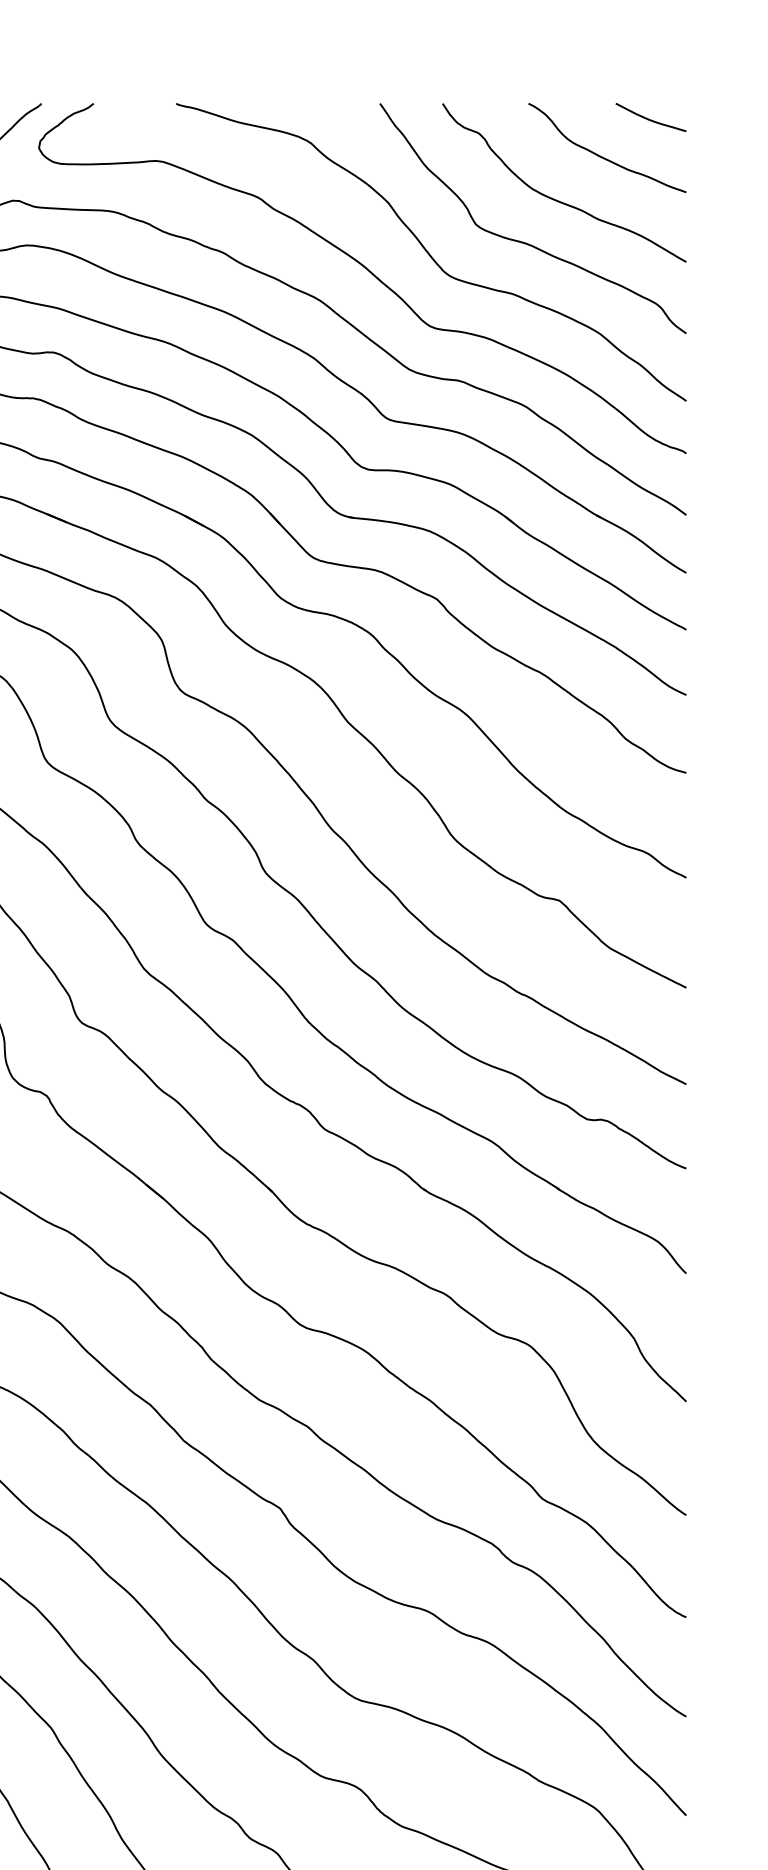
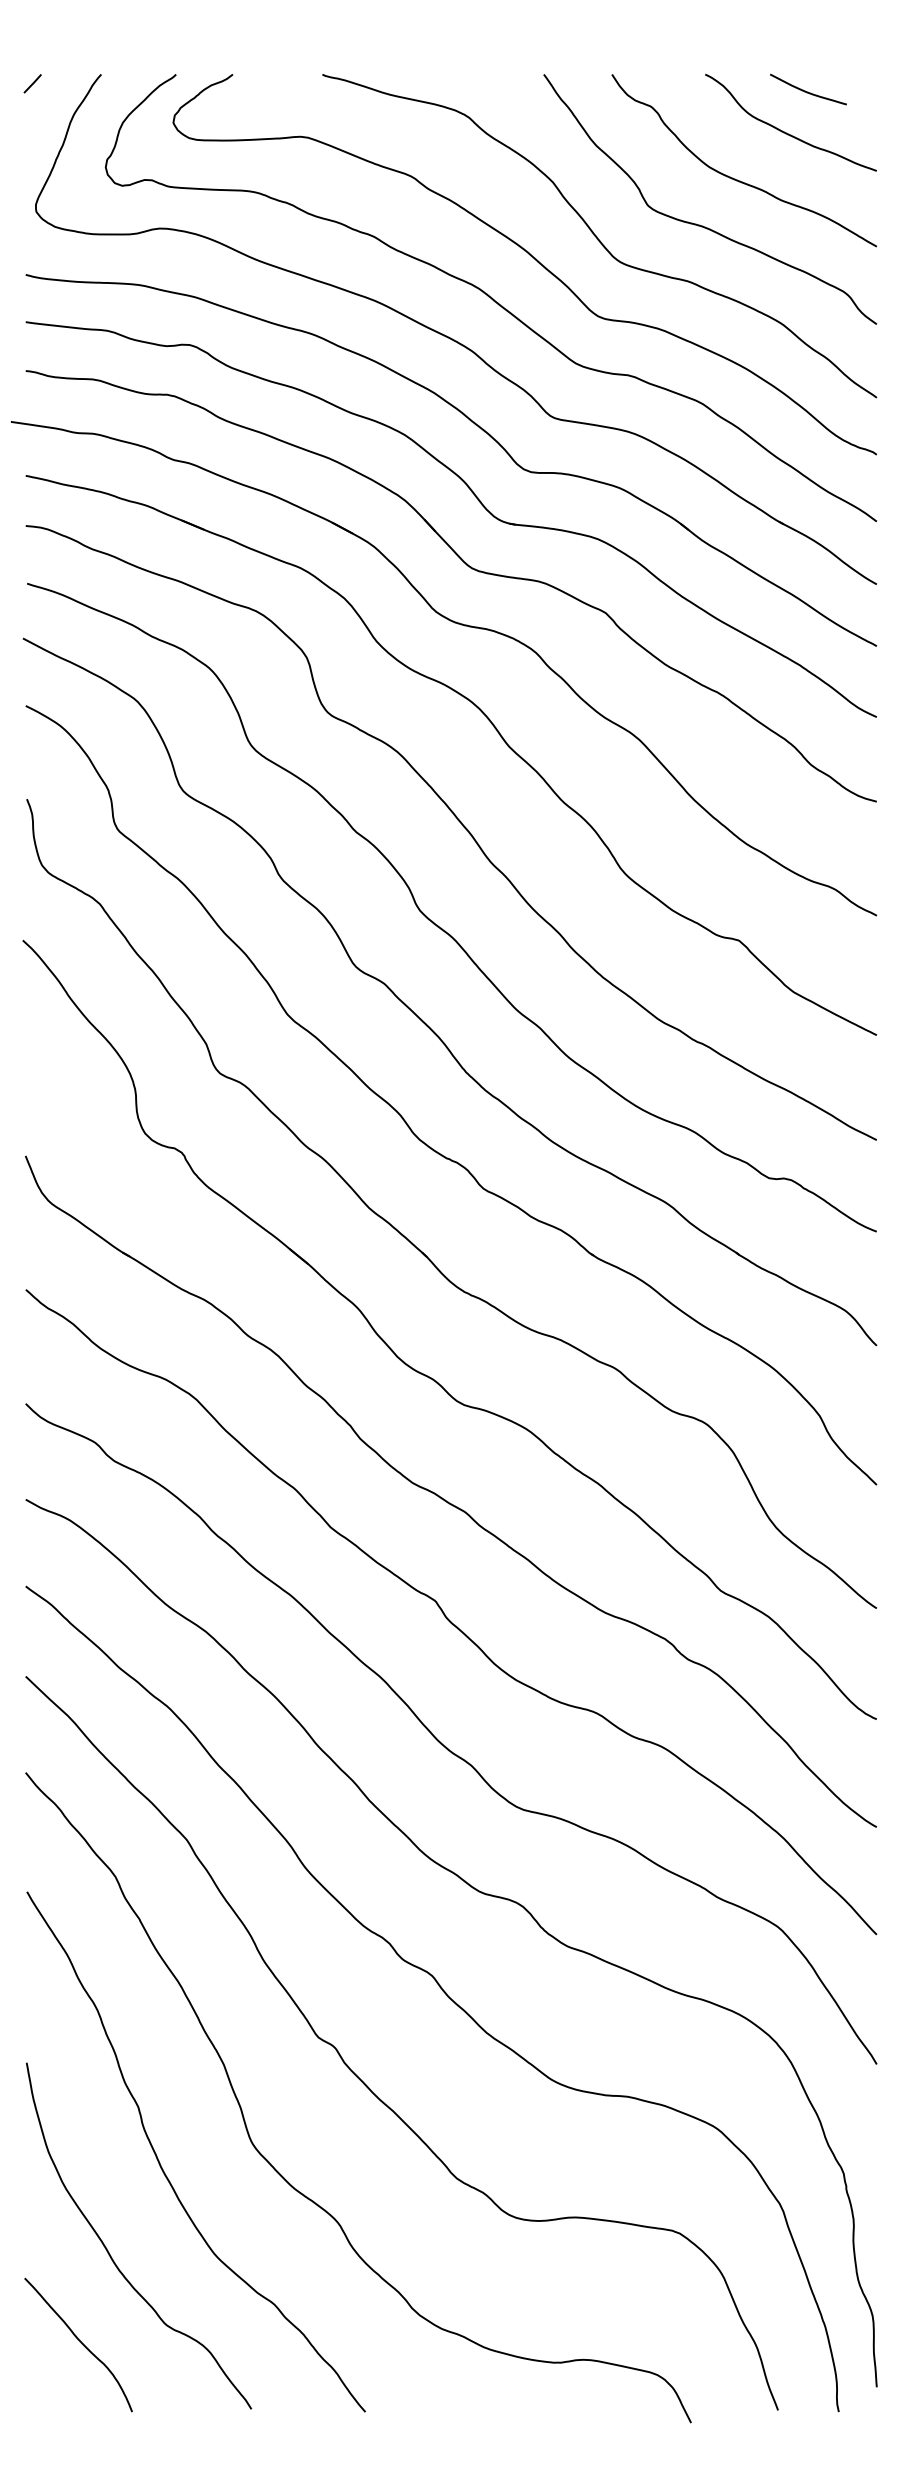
curve: (651, 119) -> (808, 91), moved

